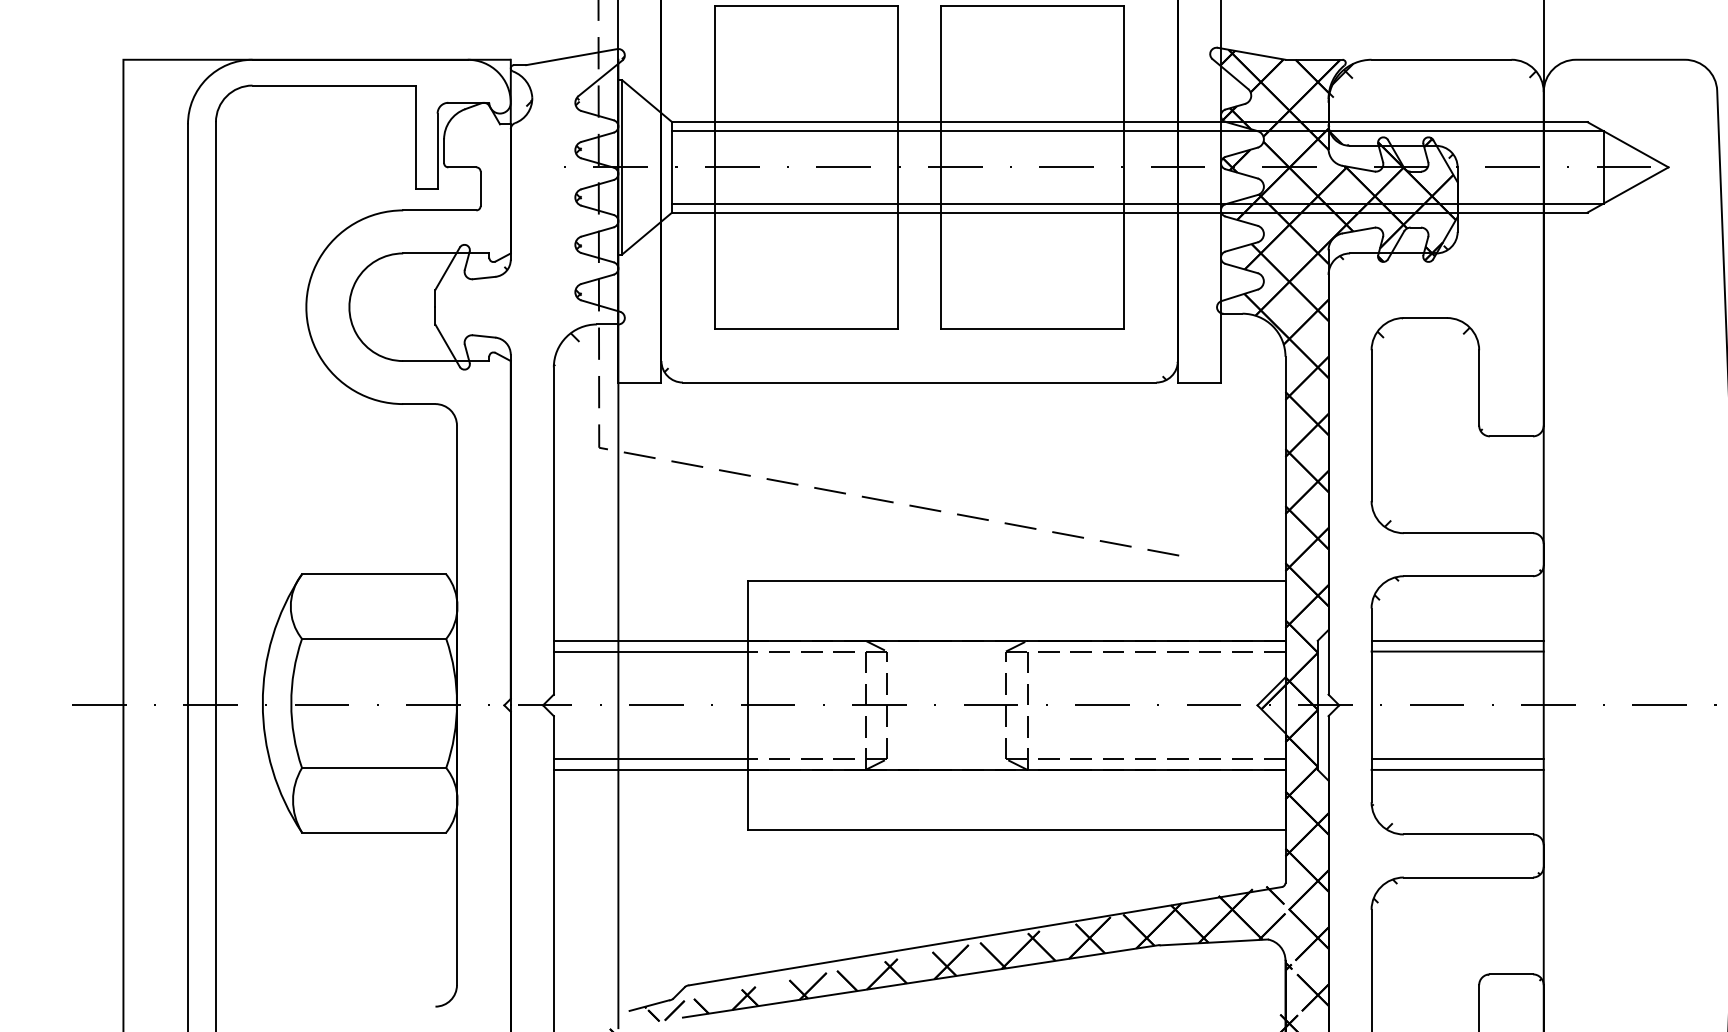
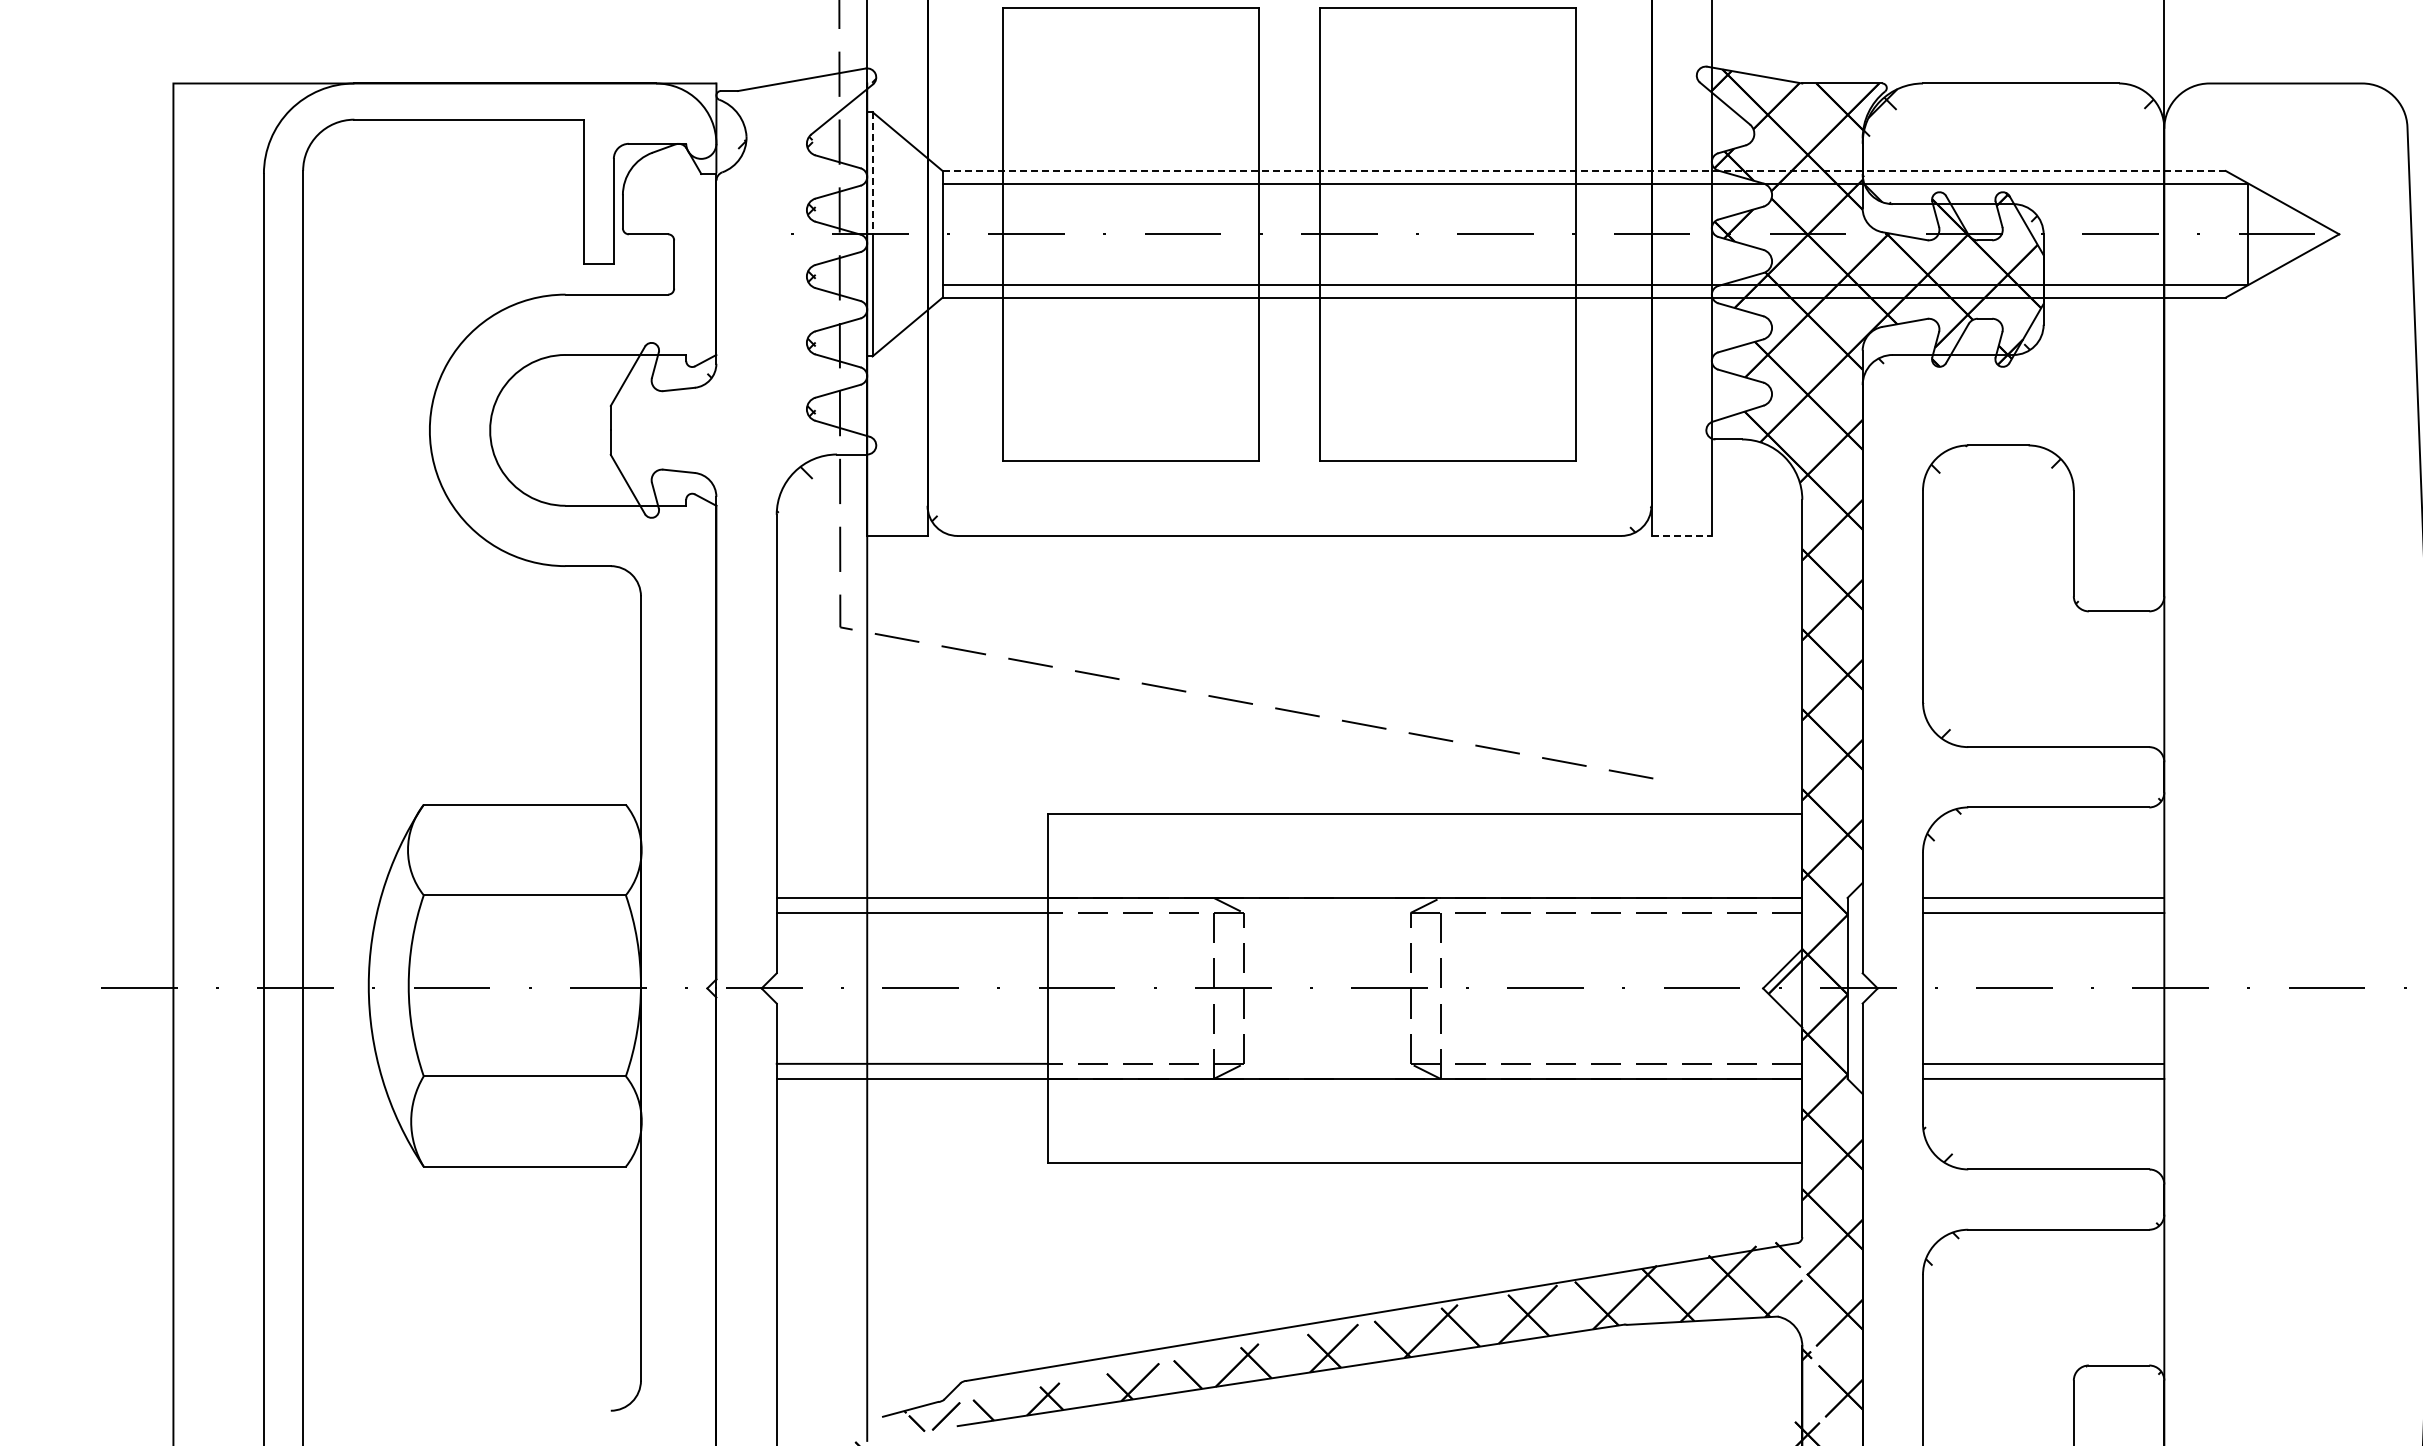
line: (1130, 121) -> (1584, 170), solid -> dashed
line: (622, 123) -> (872, 173), solid -> dashed
line: (1200, 382) -> (1682, 535), solid -> dashed

